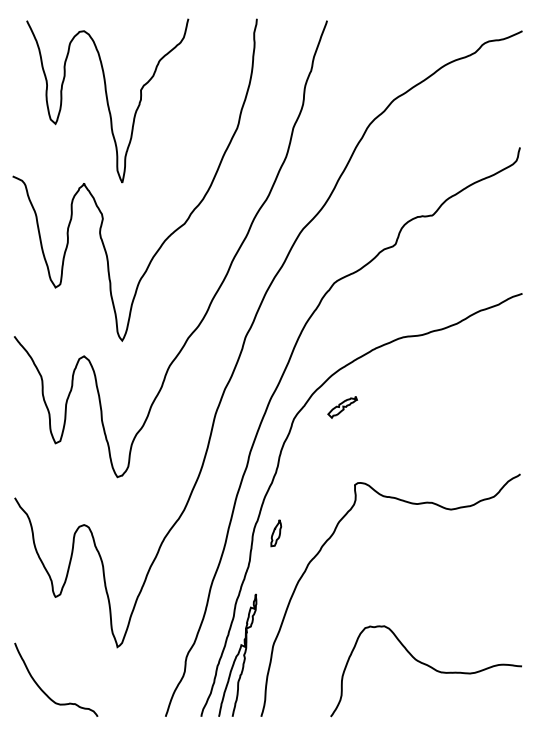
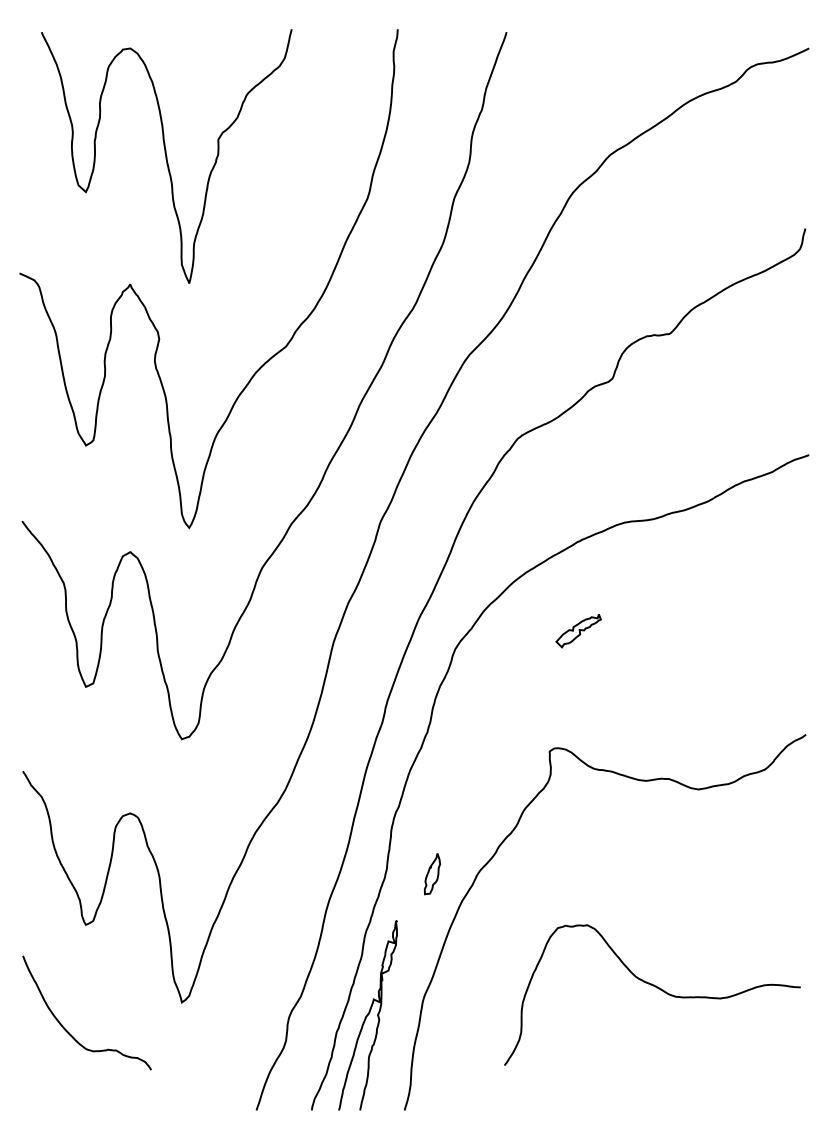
part: (342, 407) -> (578, 631), moved
part: (276, 533) -> (432, 874), moved
curve: (427, 666) -> (654, 987), moved
curve: (44, 691) -> (68, 1030), moved

